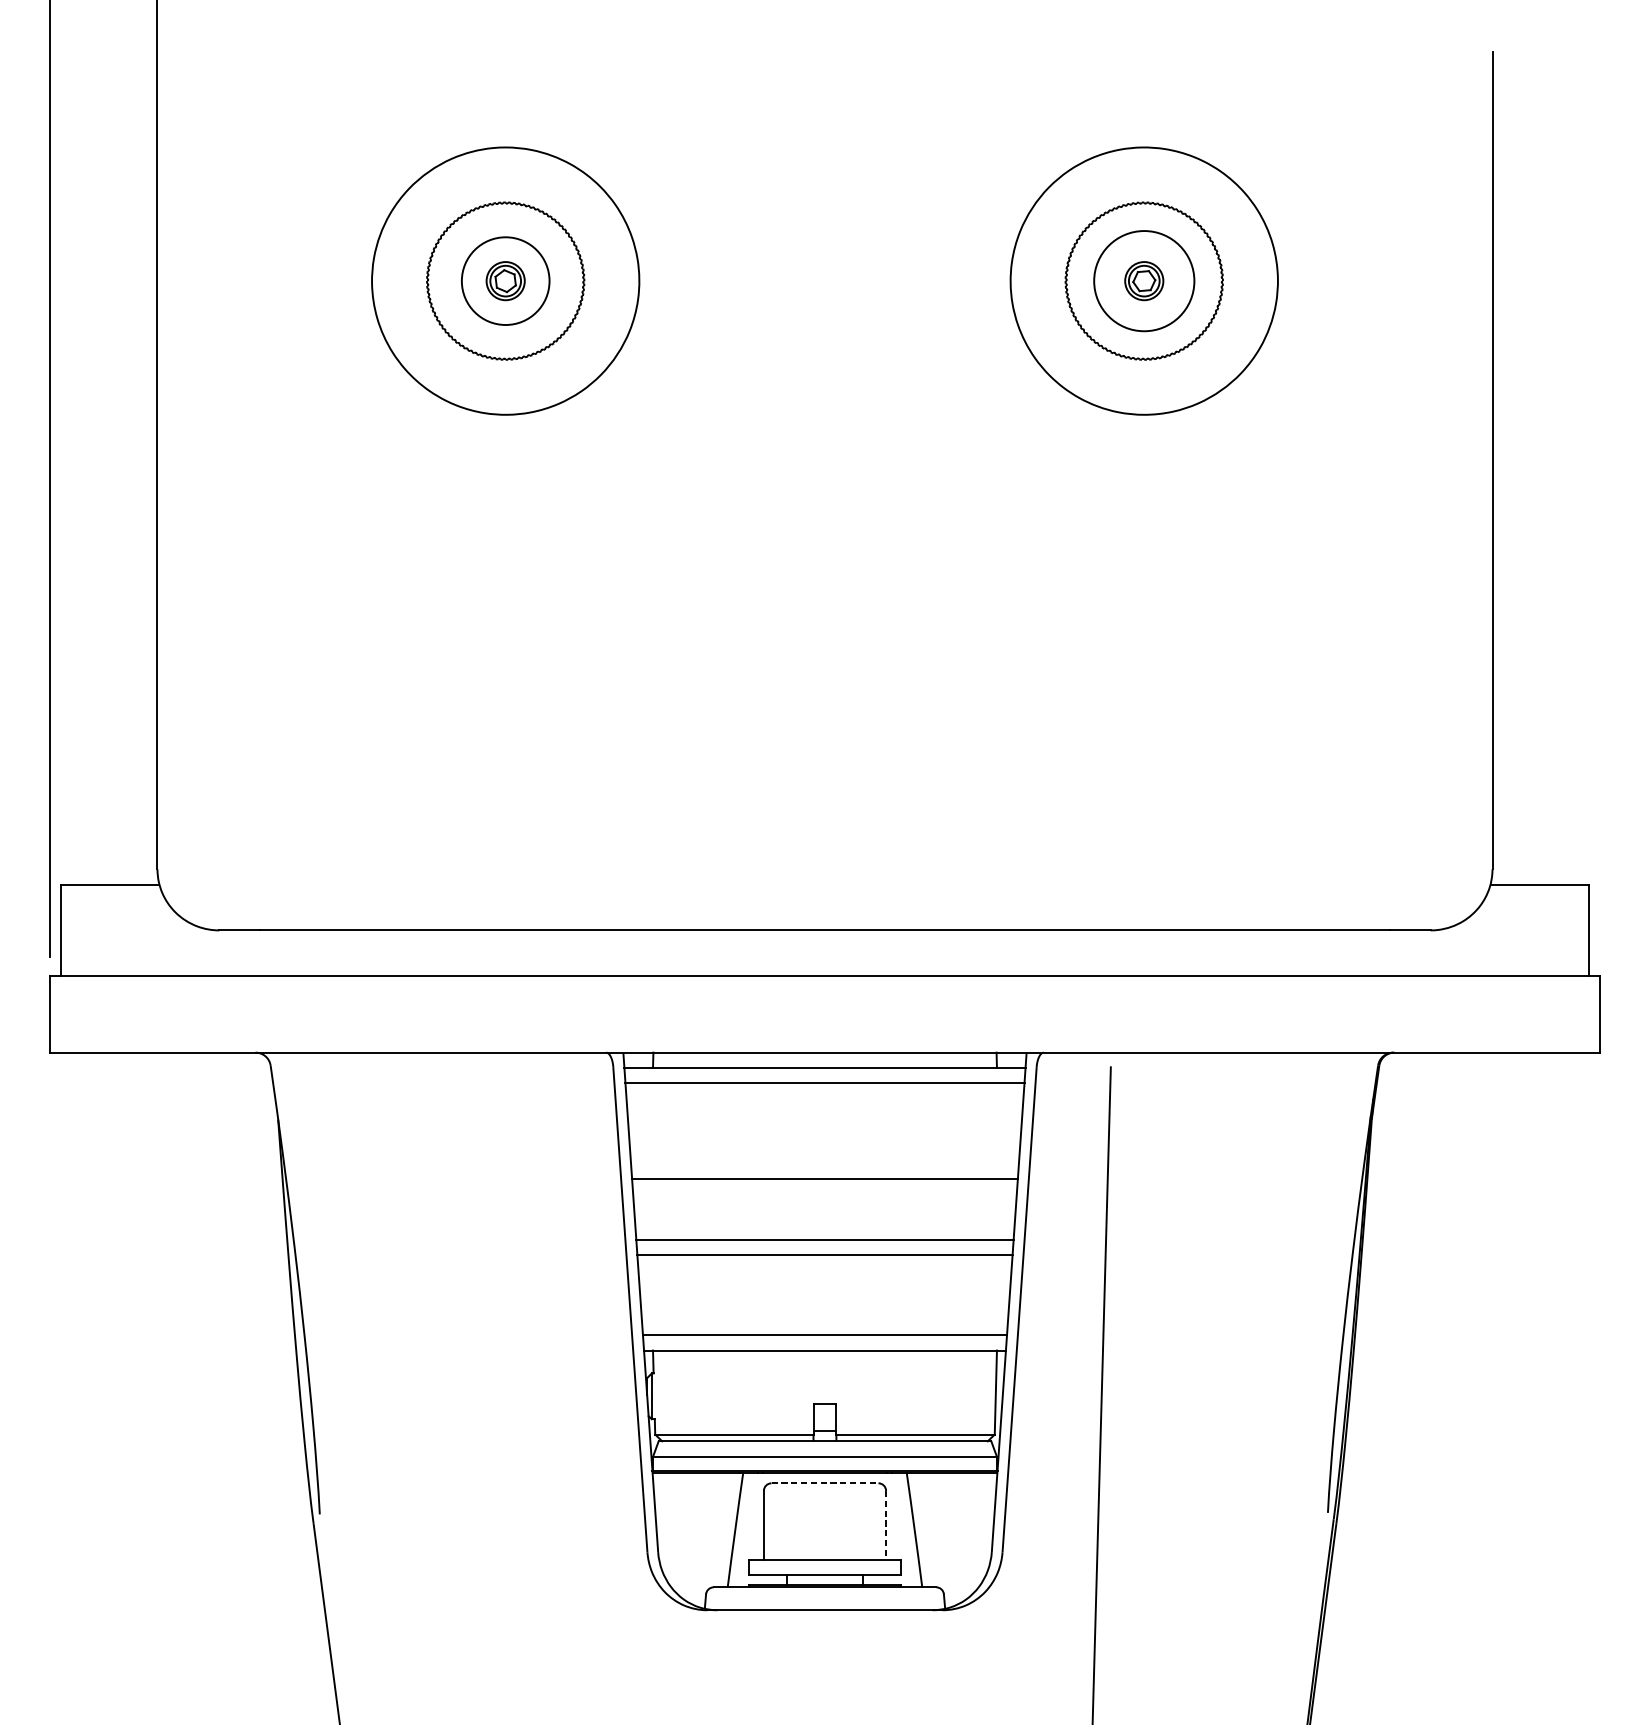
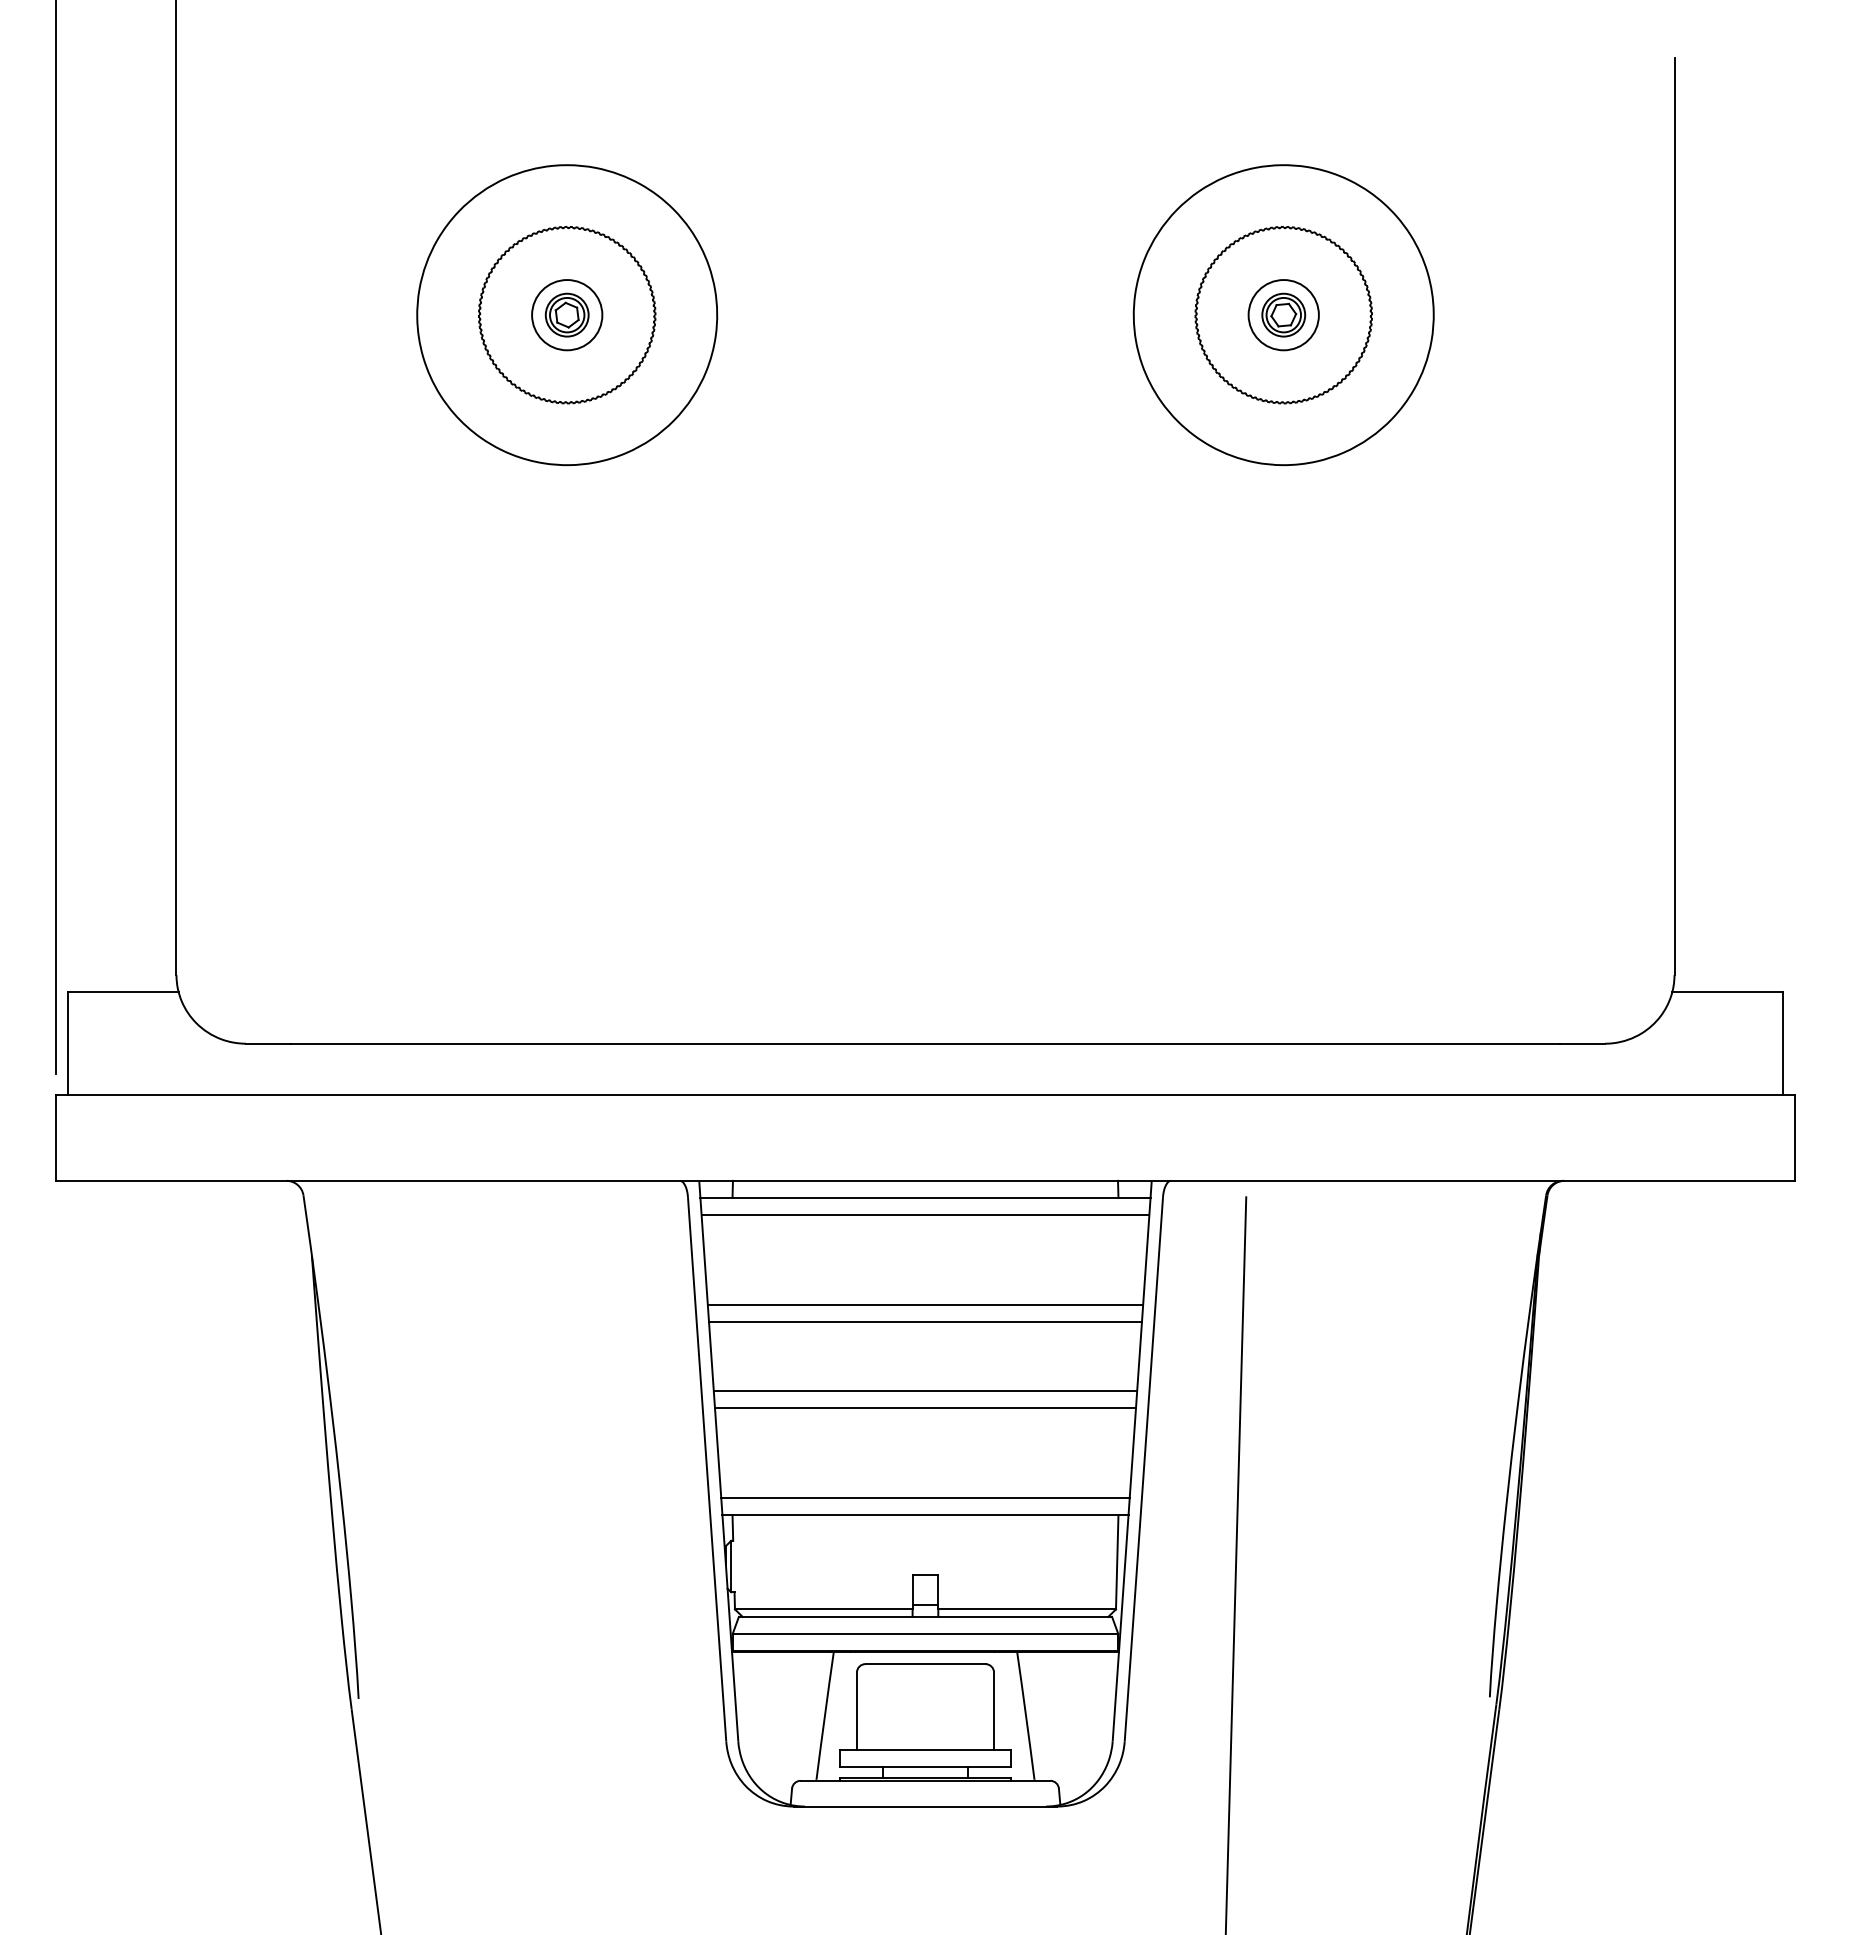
circle: (505, 281) -> (567, 315), size x0.71
circle: (1144, 281) -> (1283, 315), size x0.62
line: (825, 1163) -> (925, 1305), added
line: (825, 1483) -> (925, 1664), dashed -> solid
line: (886, 1525) -> (994, 1711), dashed -> solid

